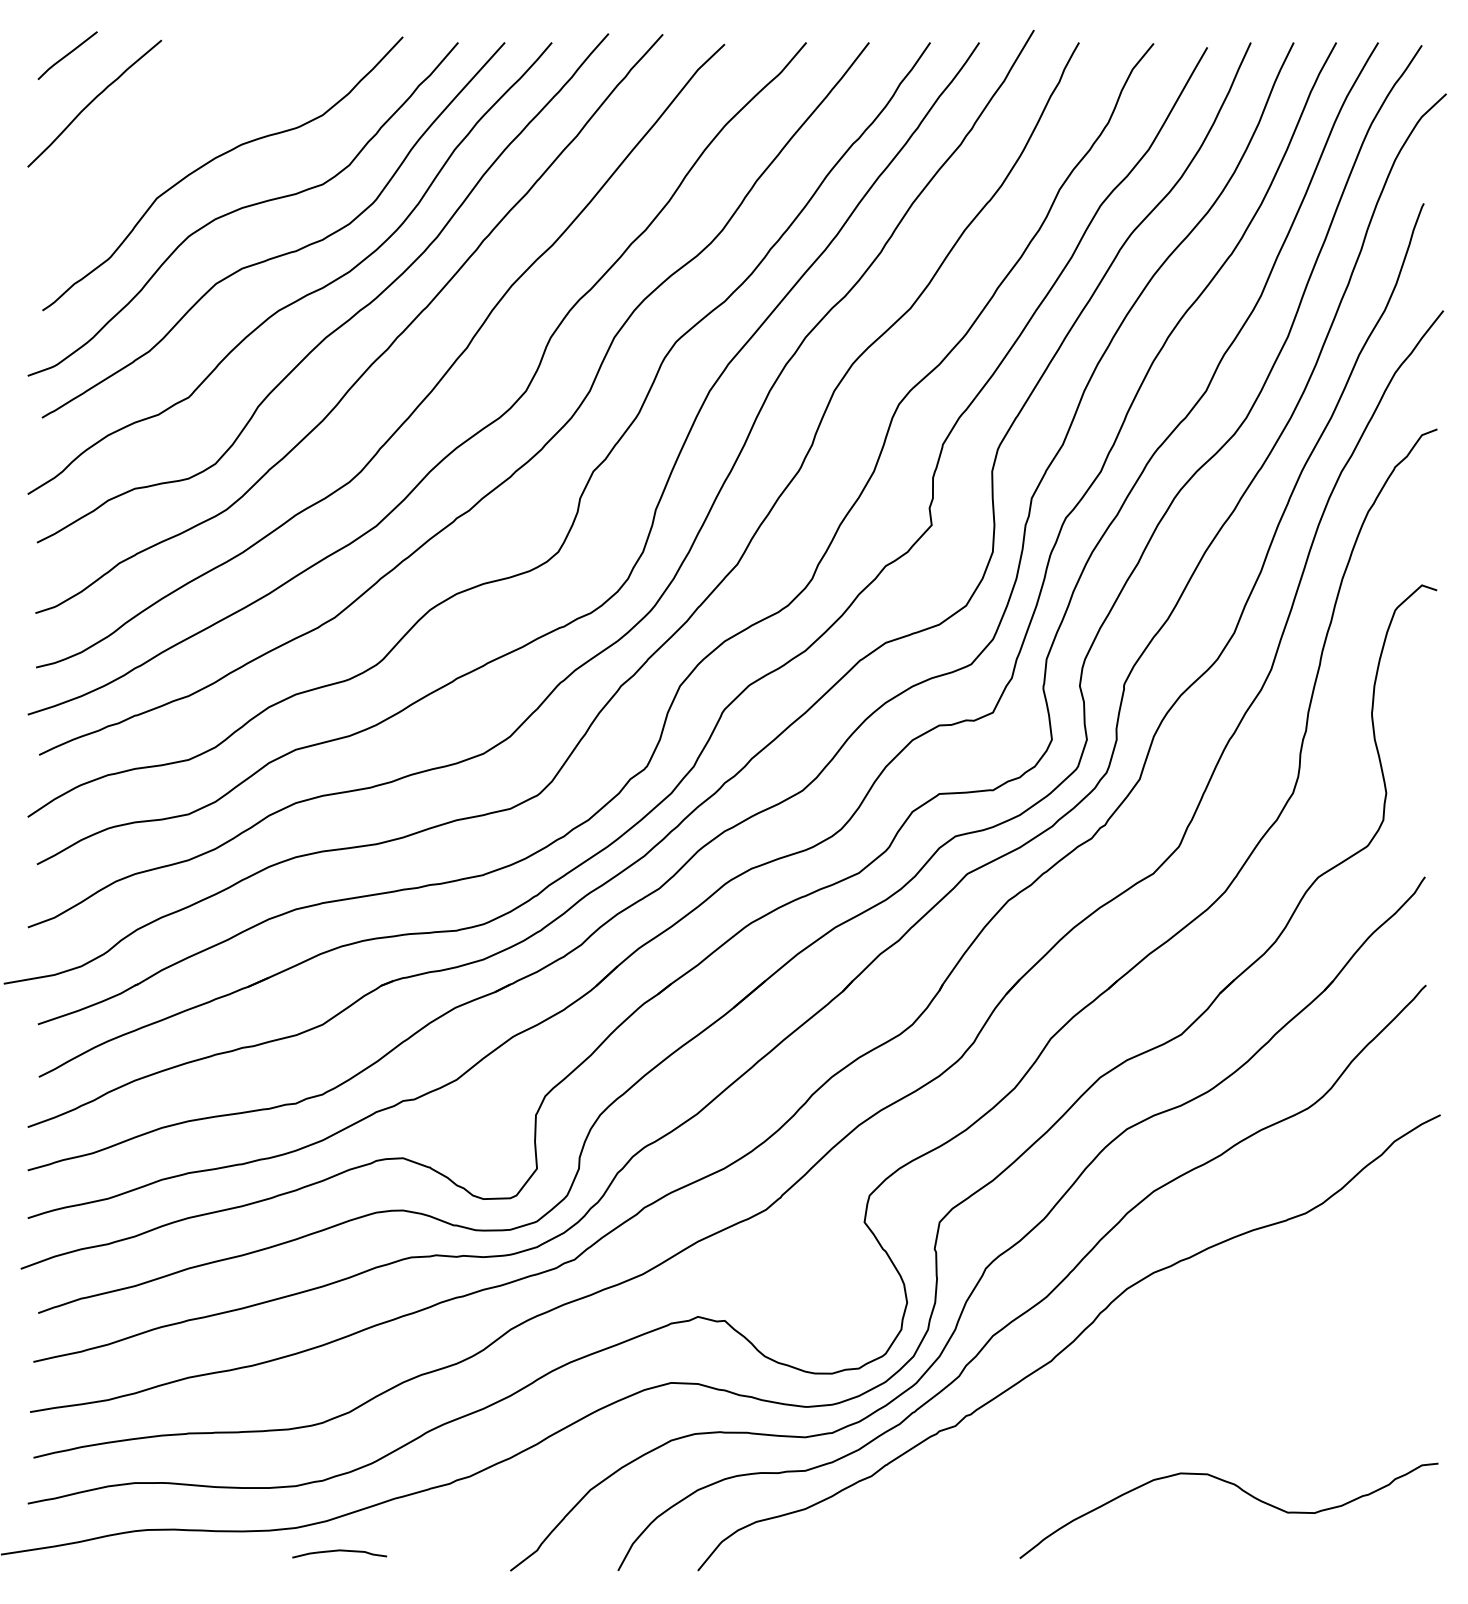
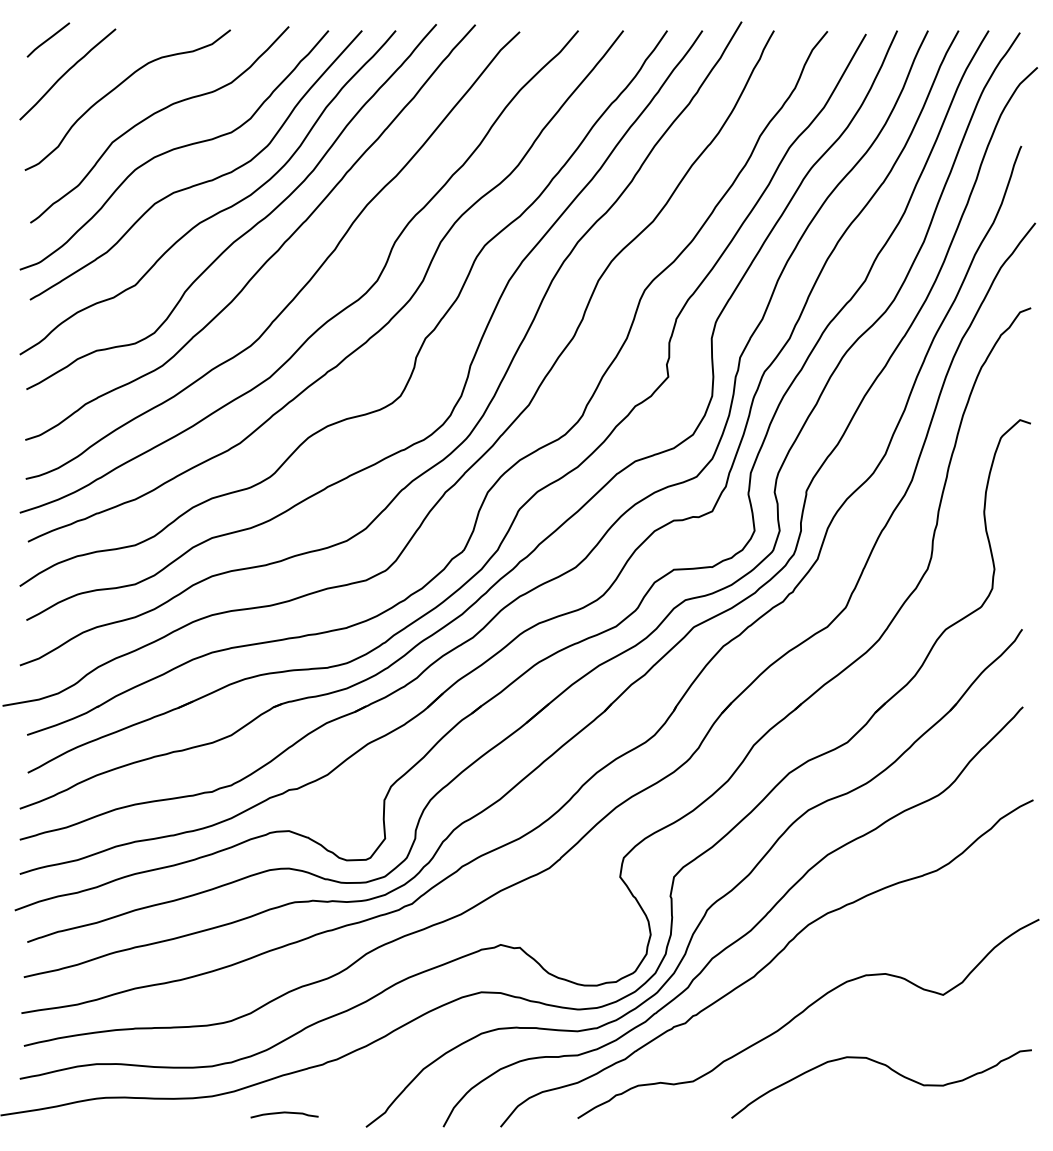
curve: (166, 120) -> (119, 86), added
curve: (1120, 1411) -> (803, 1012), added
curve: (339, 1551) -> (284, 1113), moved

